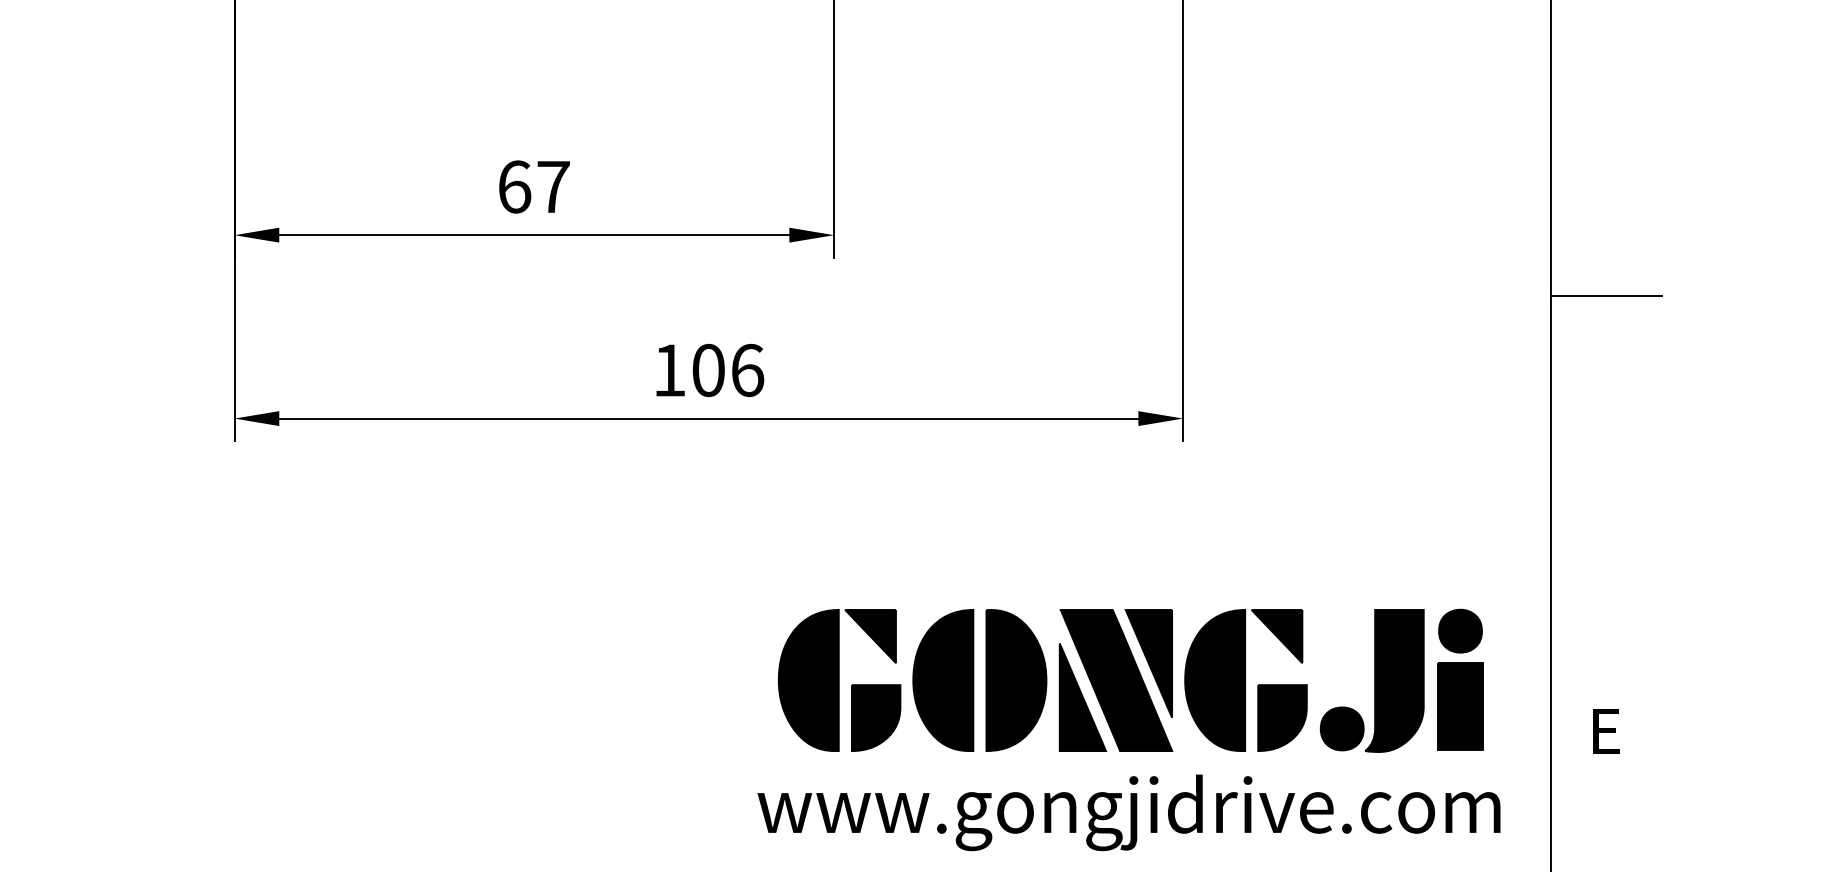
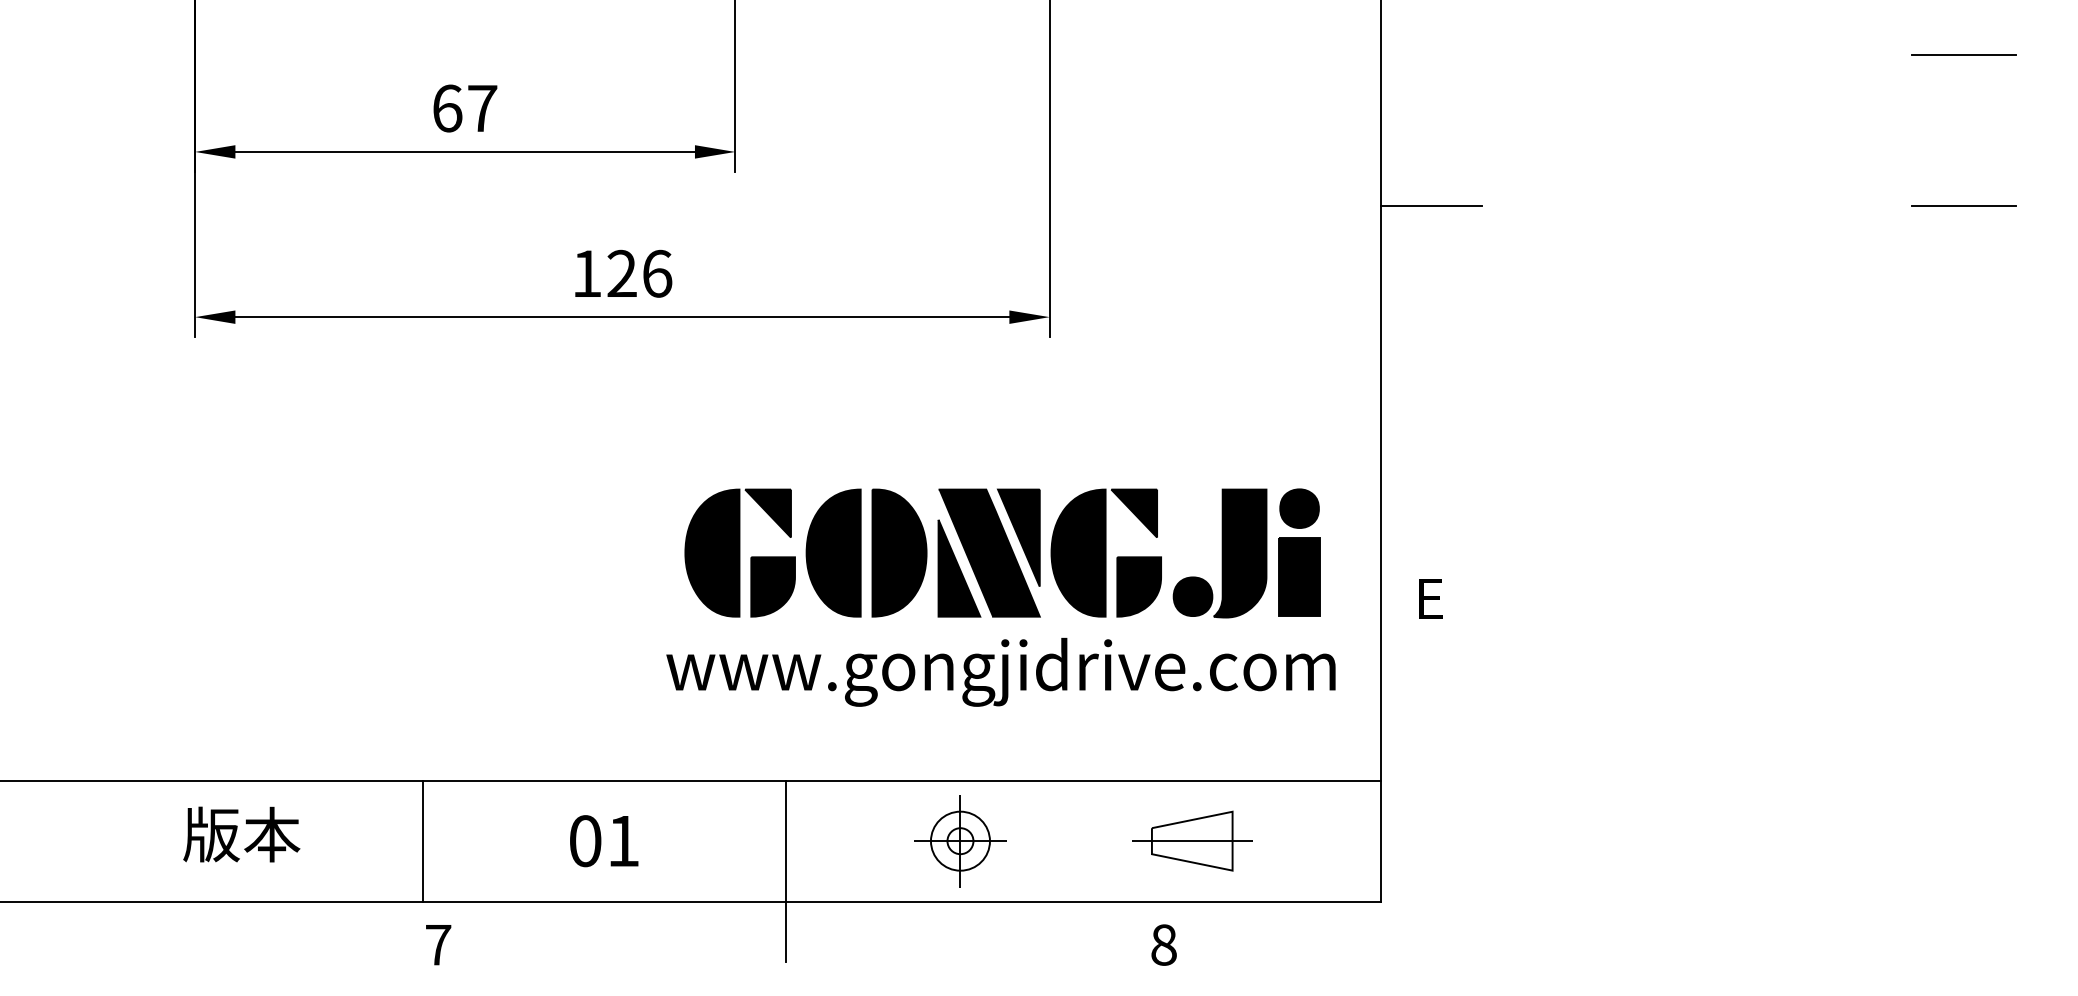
text: (707, 370) -> (621, 273), 106 -> 126

